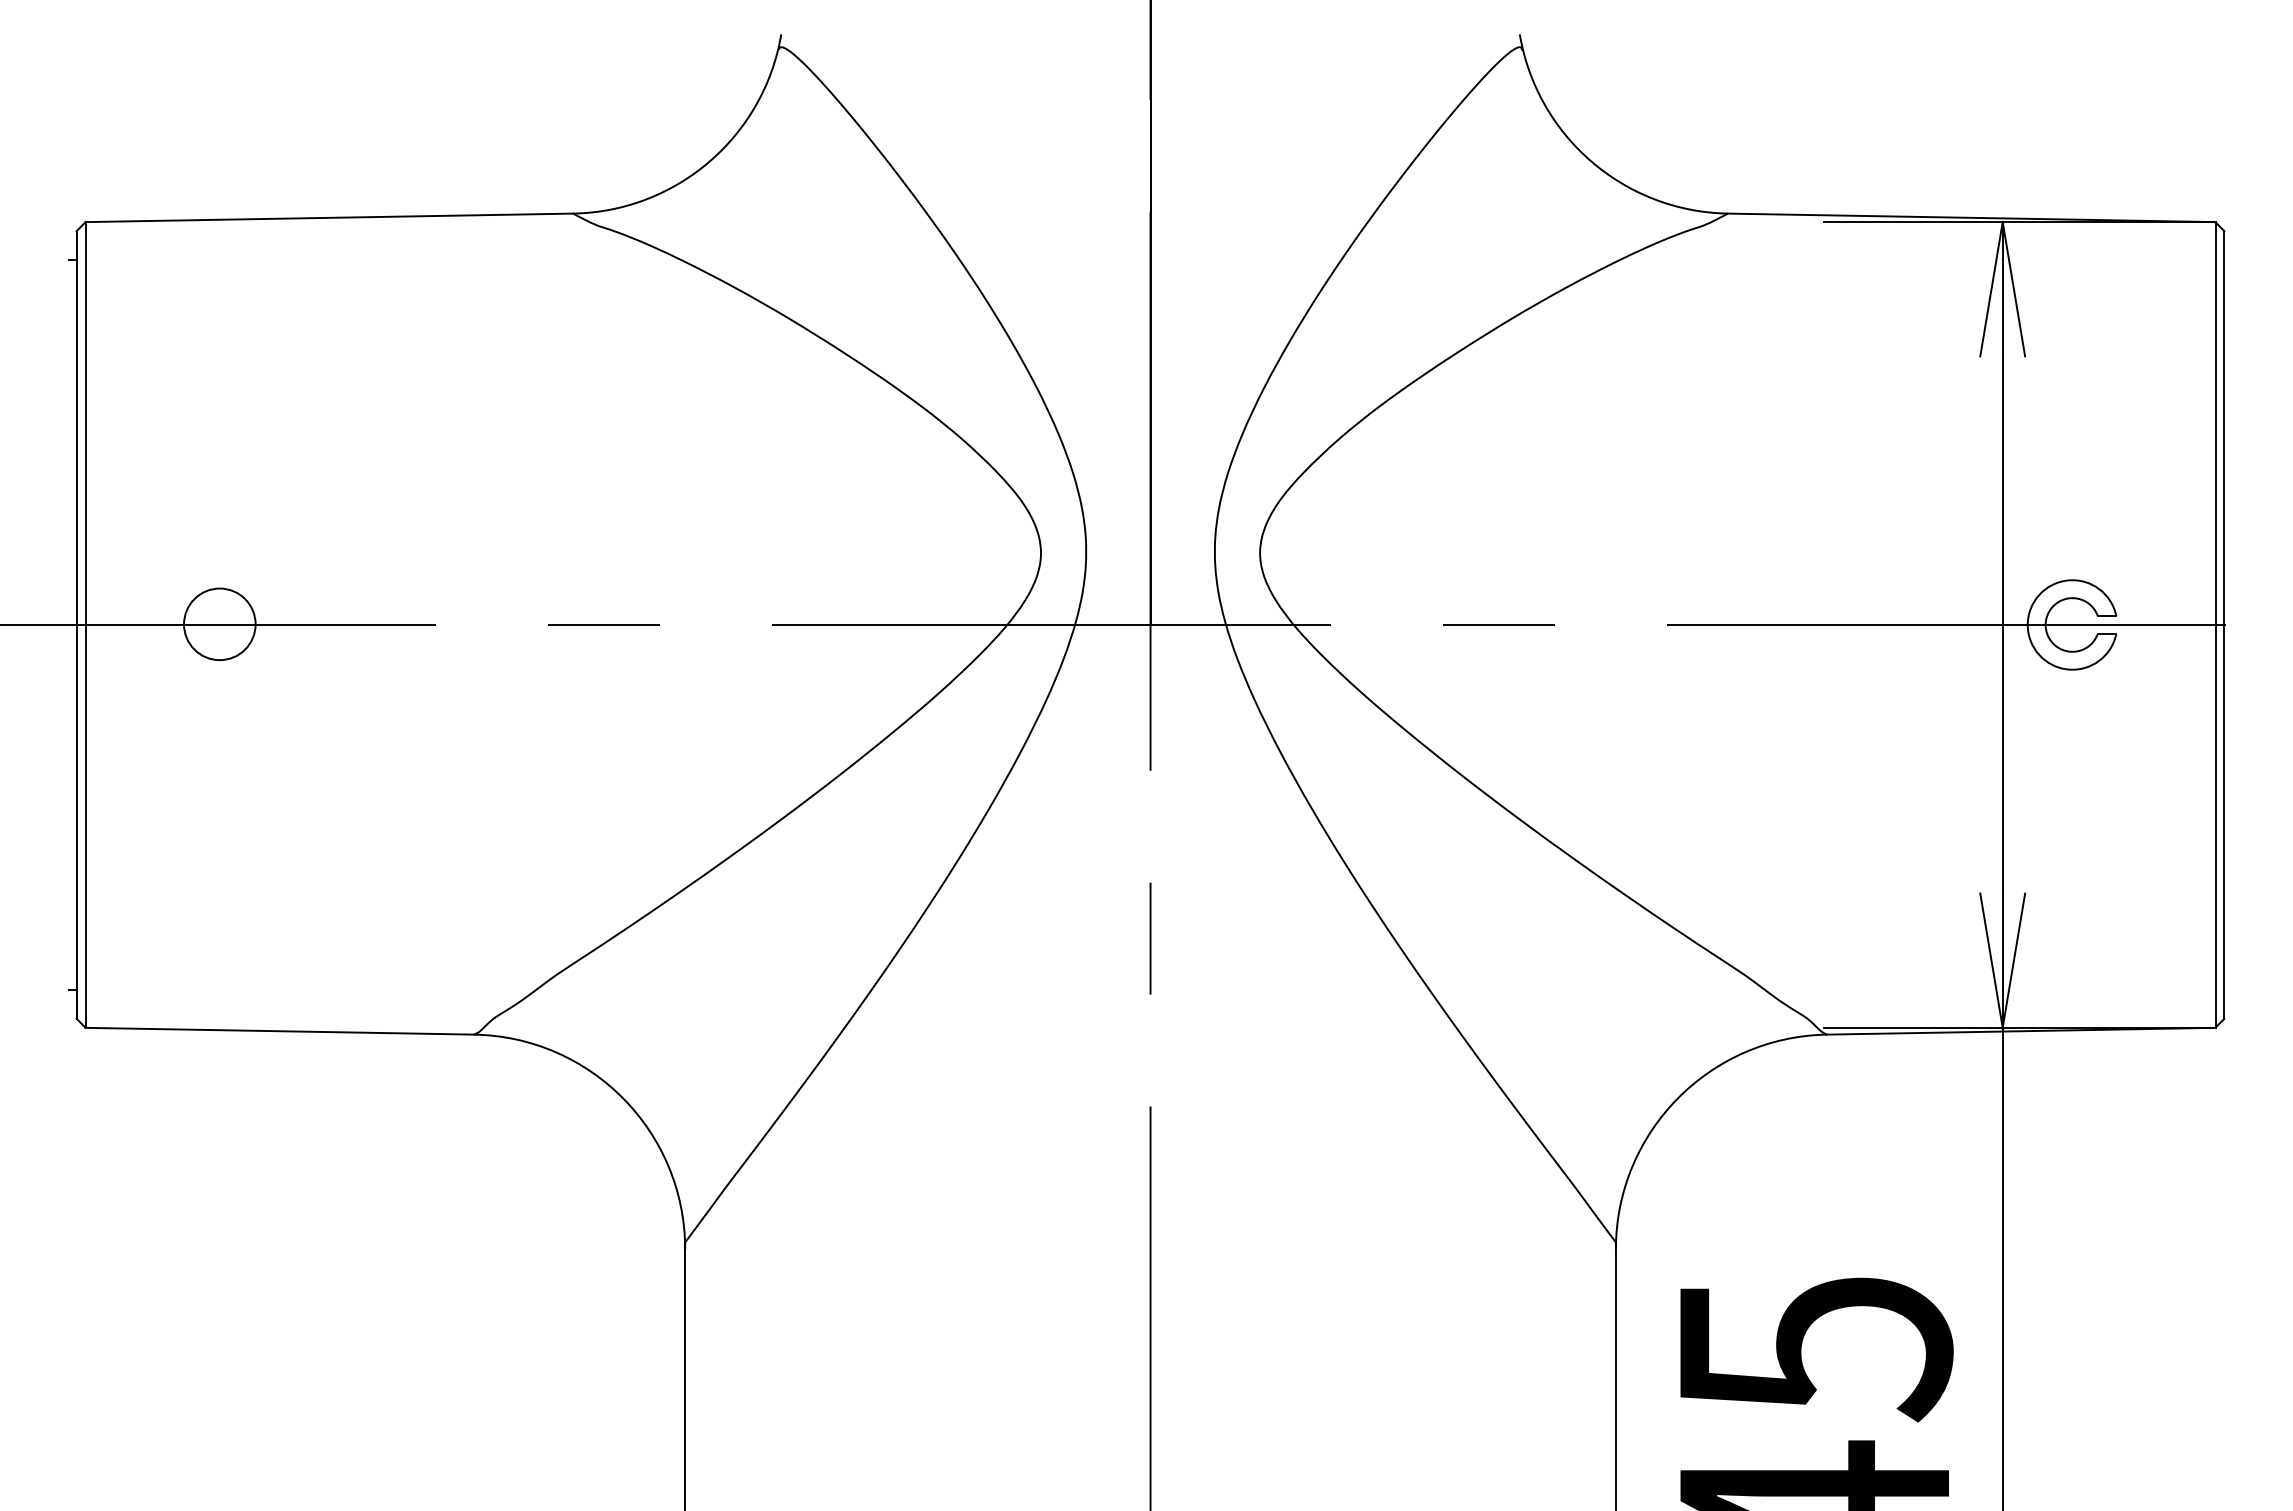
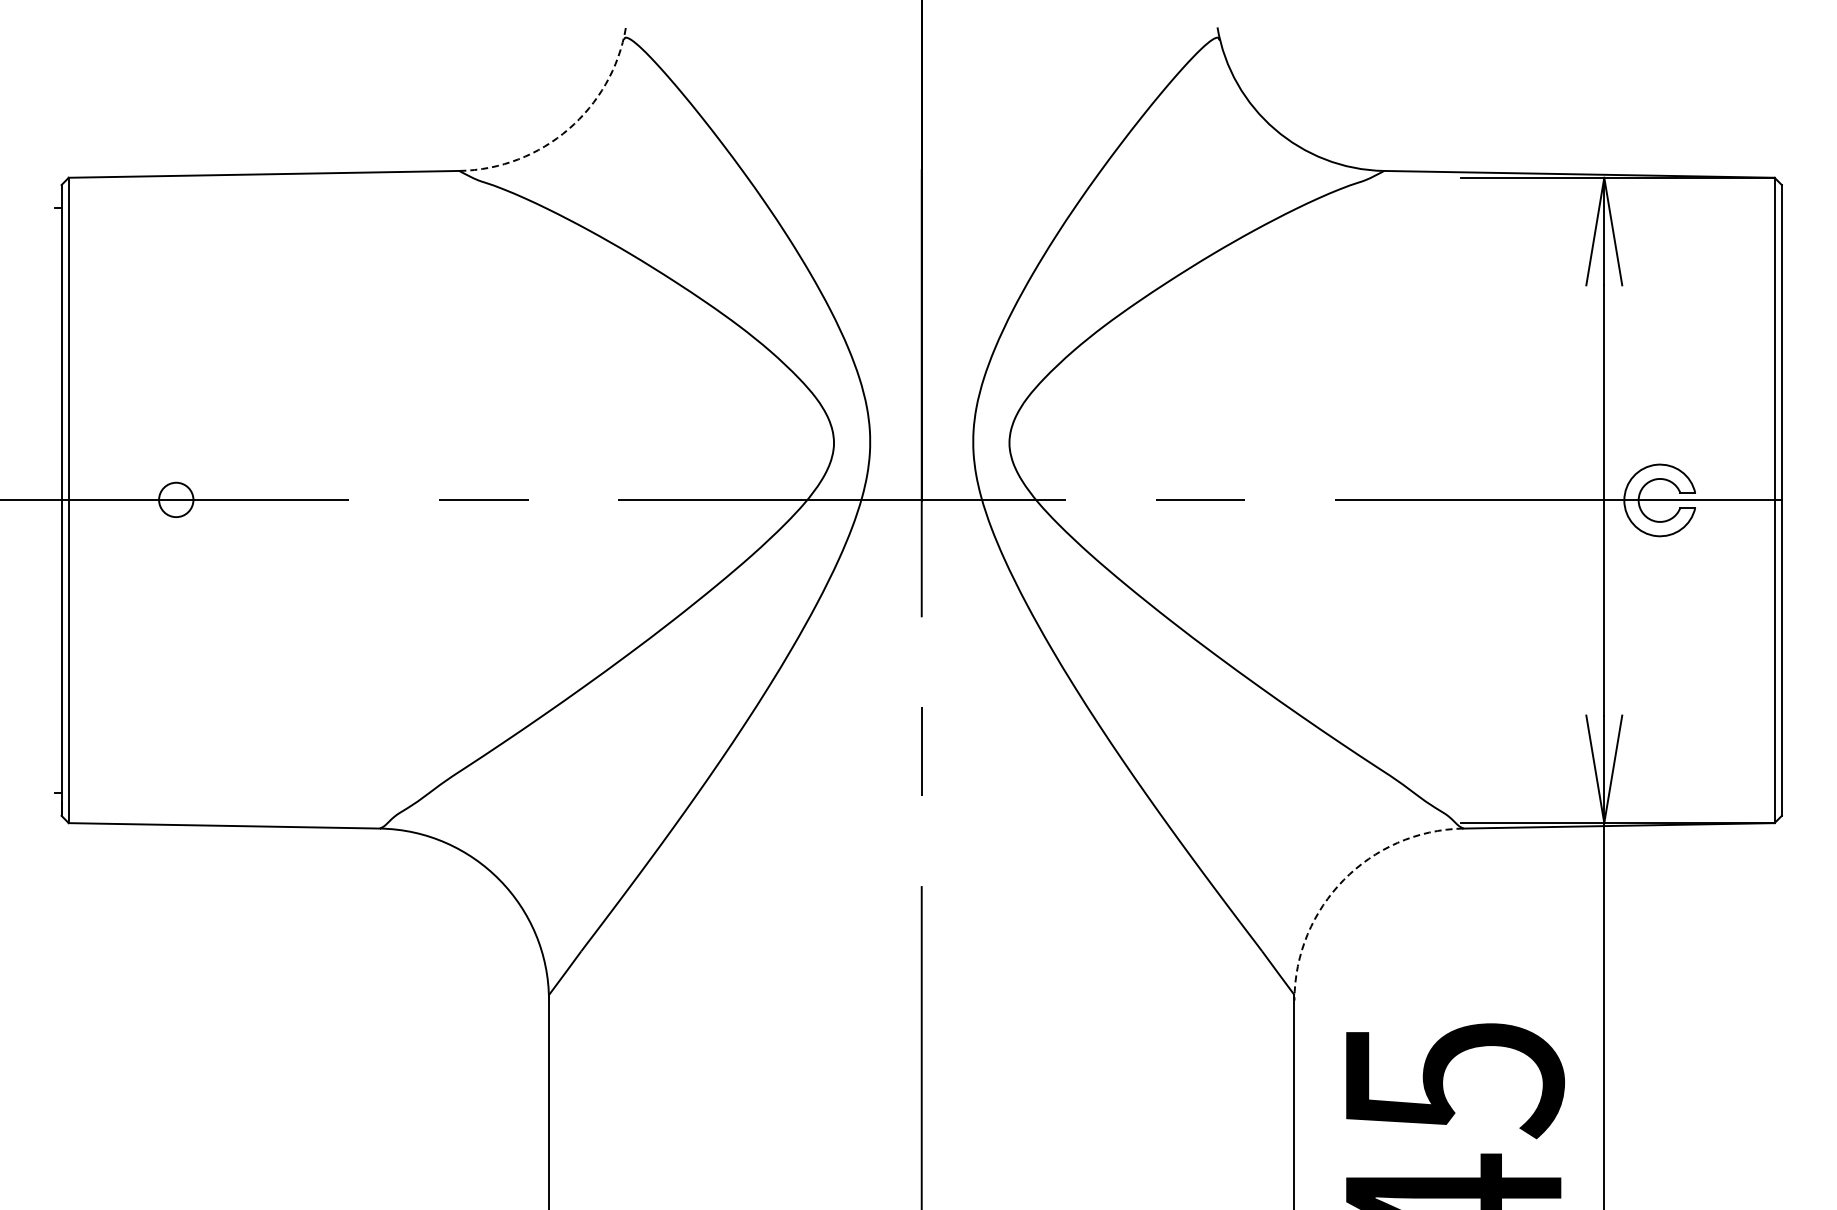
arc: (709, 161) -> (568, 129), solid -> dashed
circle: (218, 623) -> (175, 499), size x0.6
arc: (1677, 1098) -> (1343, 879), solid -> dashed

